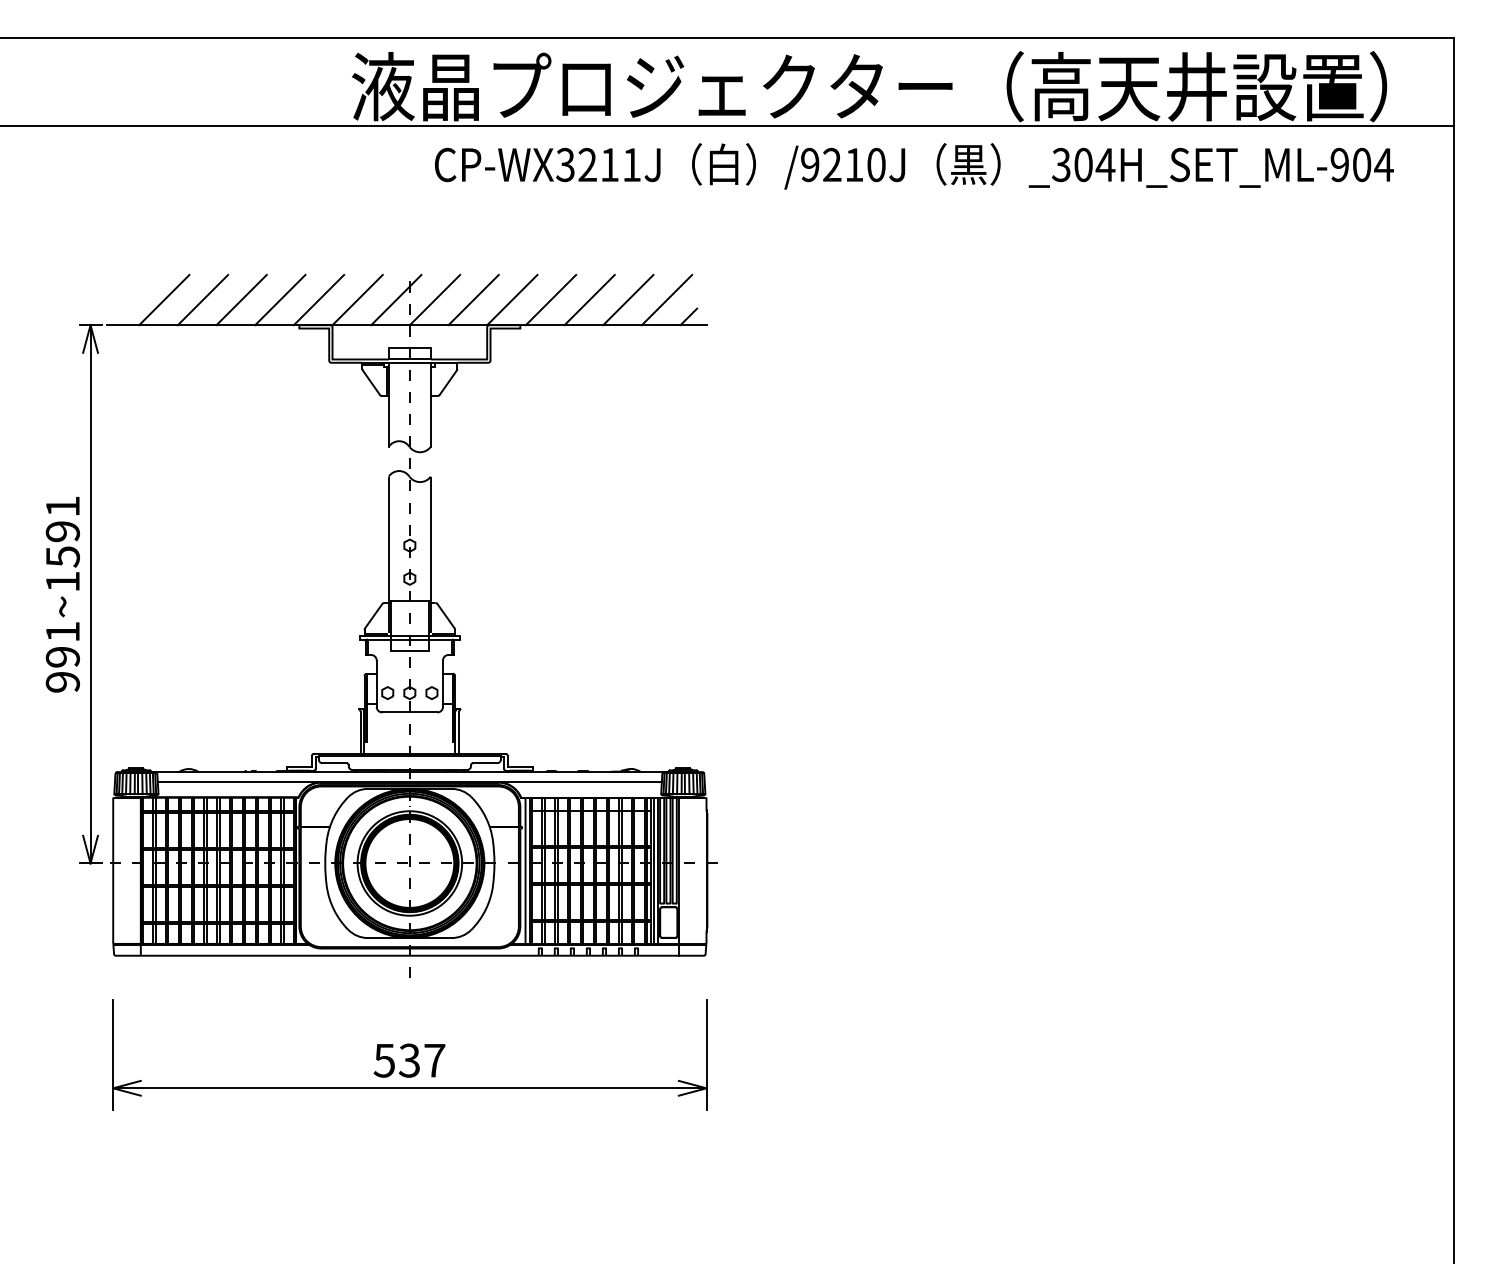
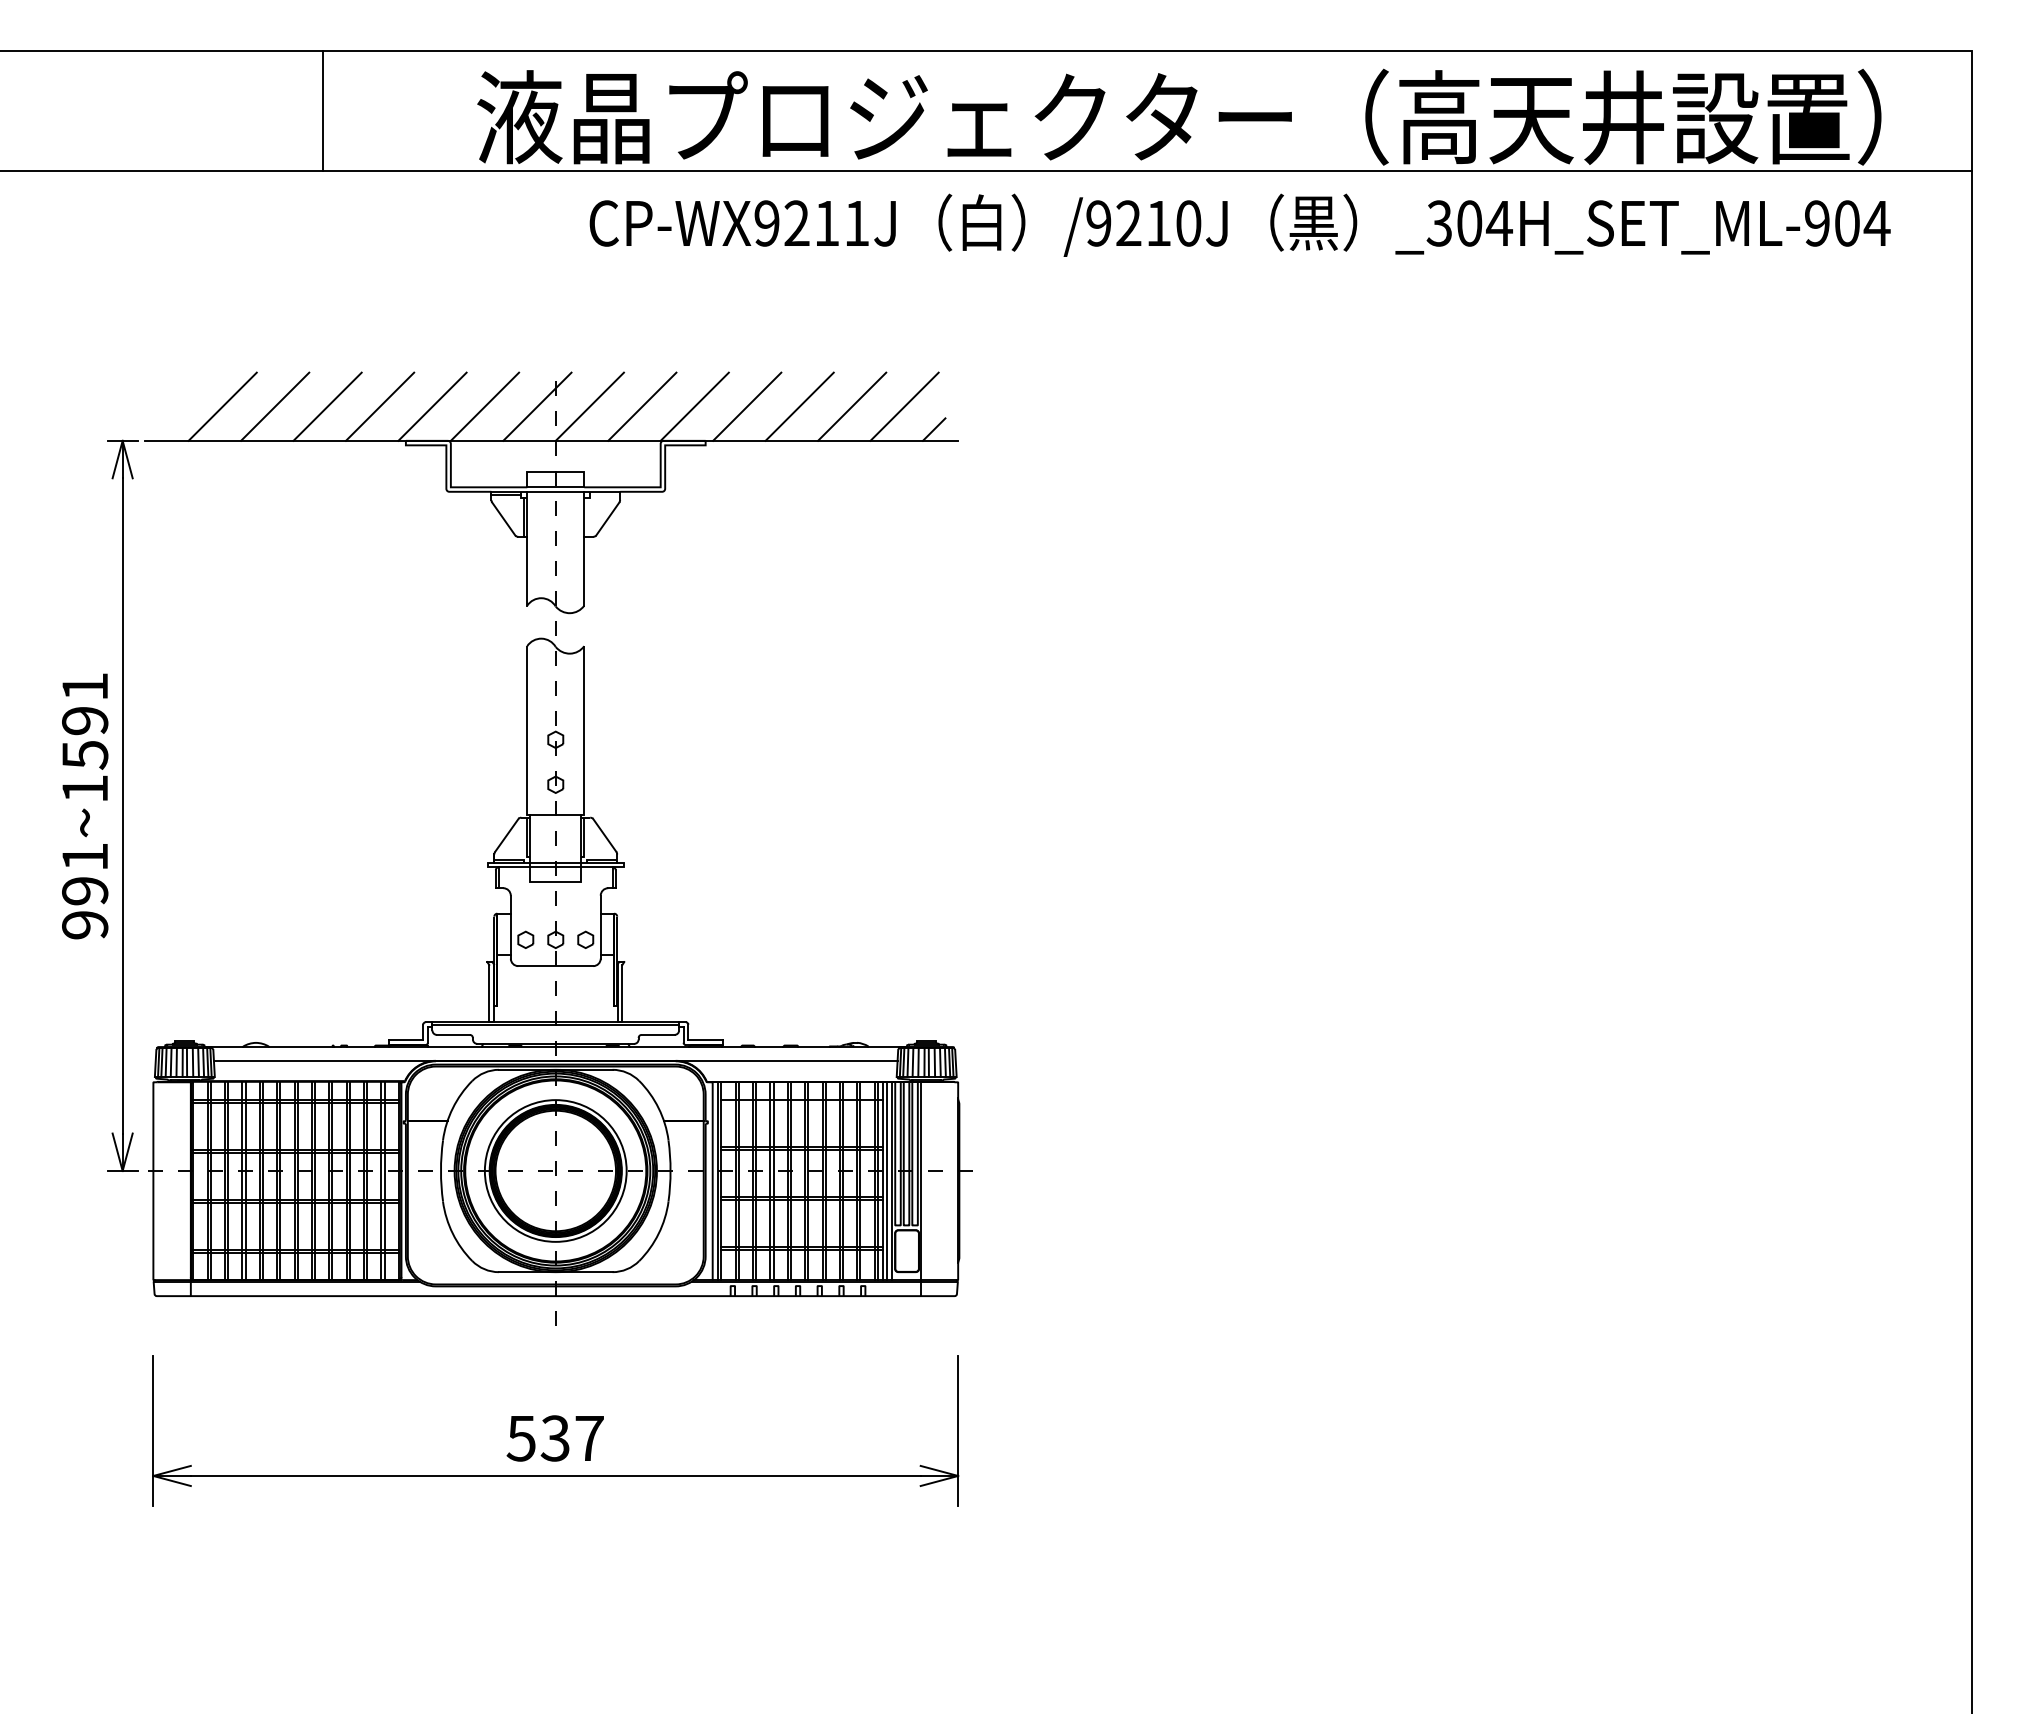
line: (238, 82) -> (323, 111), added
text: (565, 164) -> (766, 223), CP-WX3211J -> CP-WX9211J

